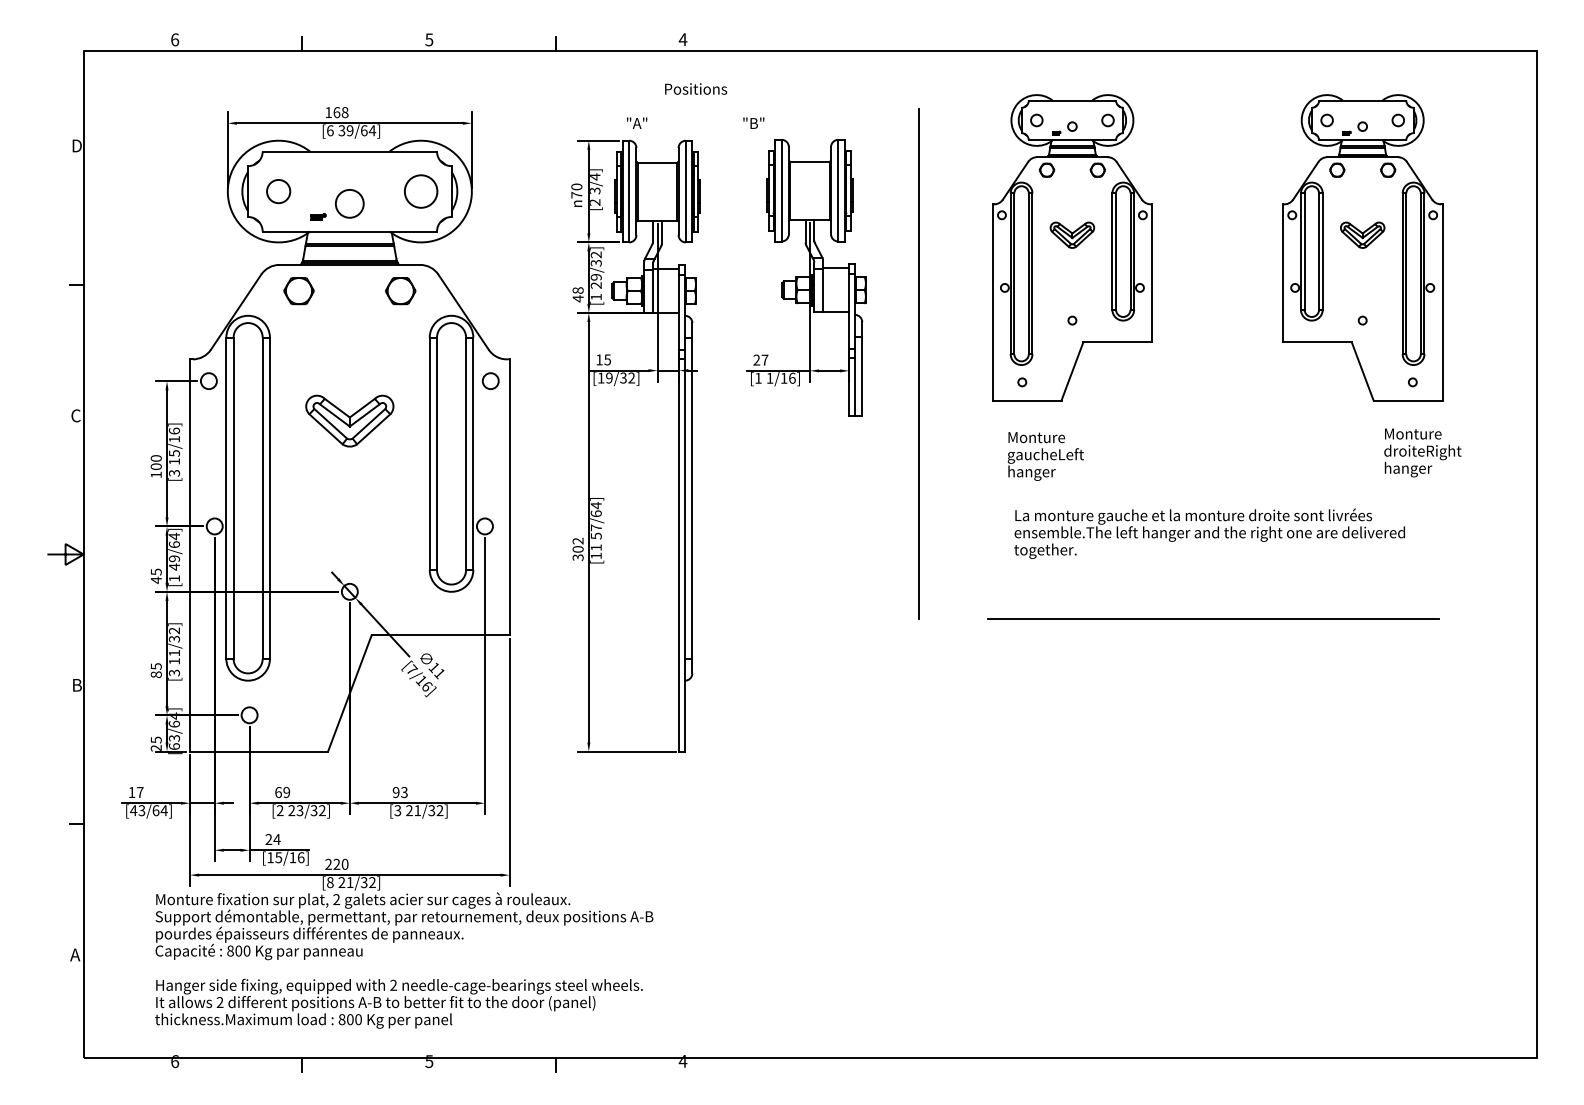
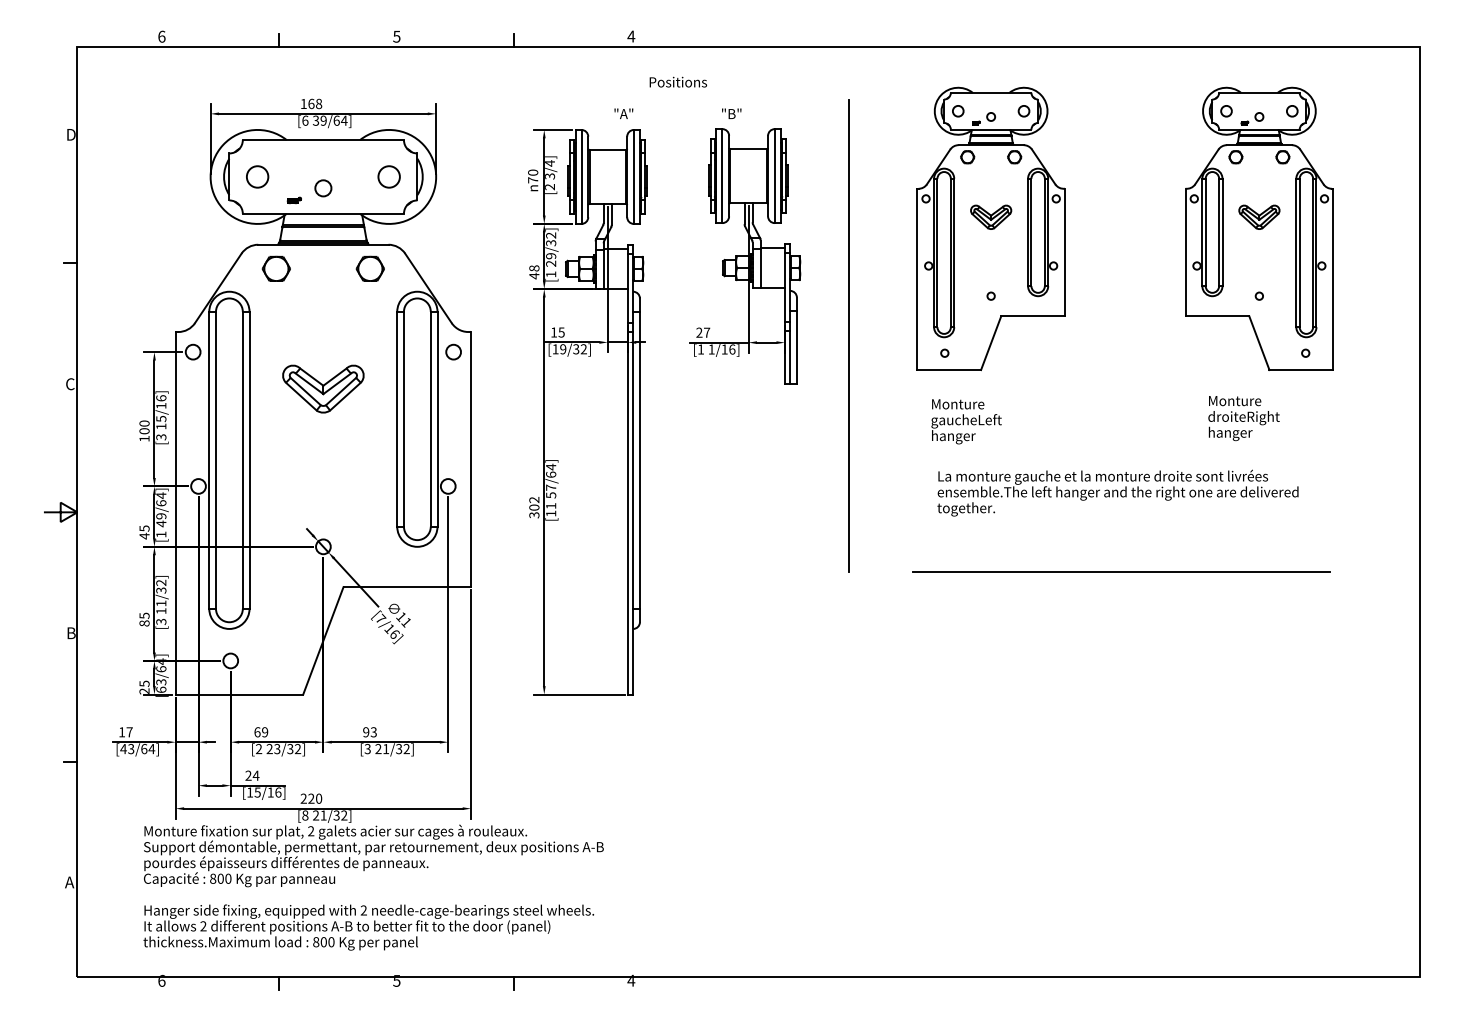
text: (695, 105) -> (677, 97), moved
circle: (420, 191) -> (388, 176), size x0.71
circle: (349, 204) -> (323, 188), size x0.62
text: (1422, 452) -> (1243, 418), moved

